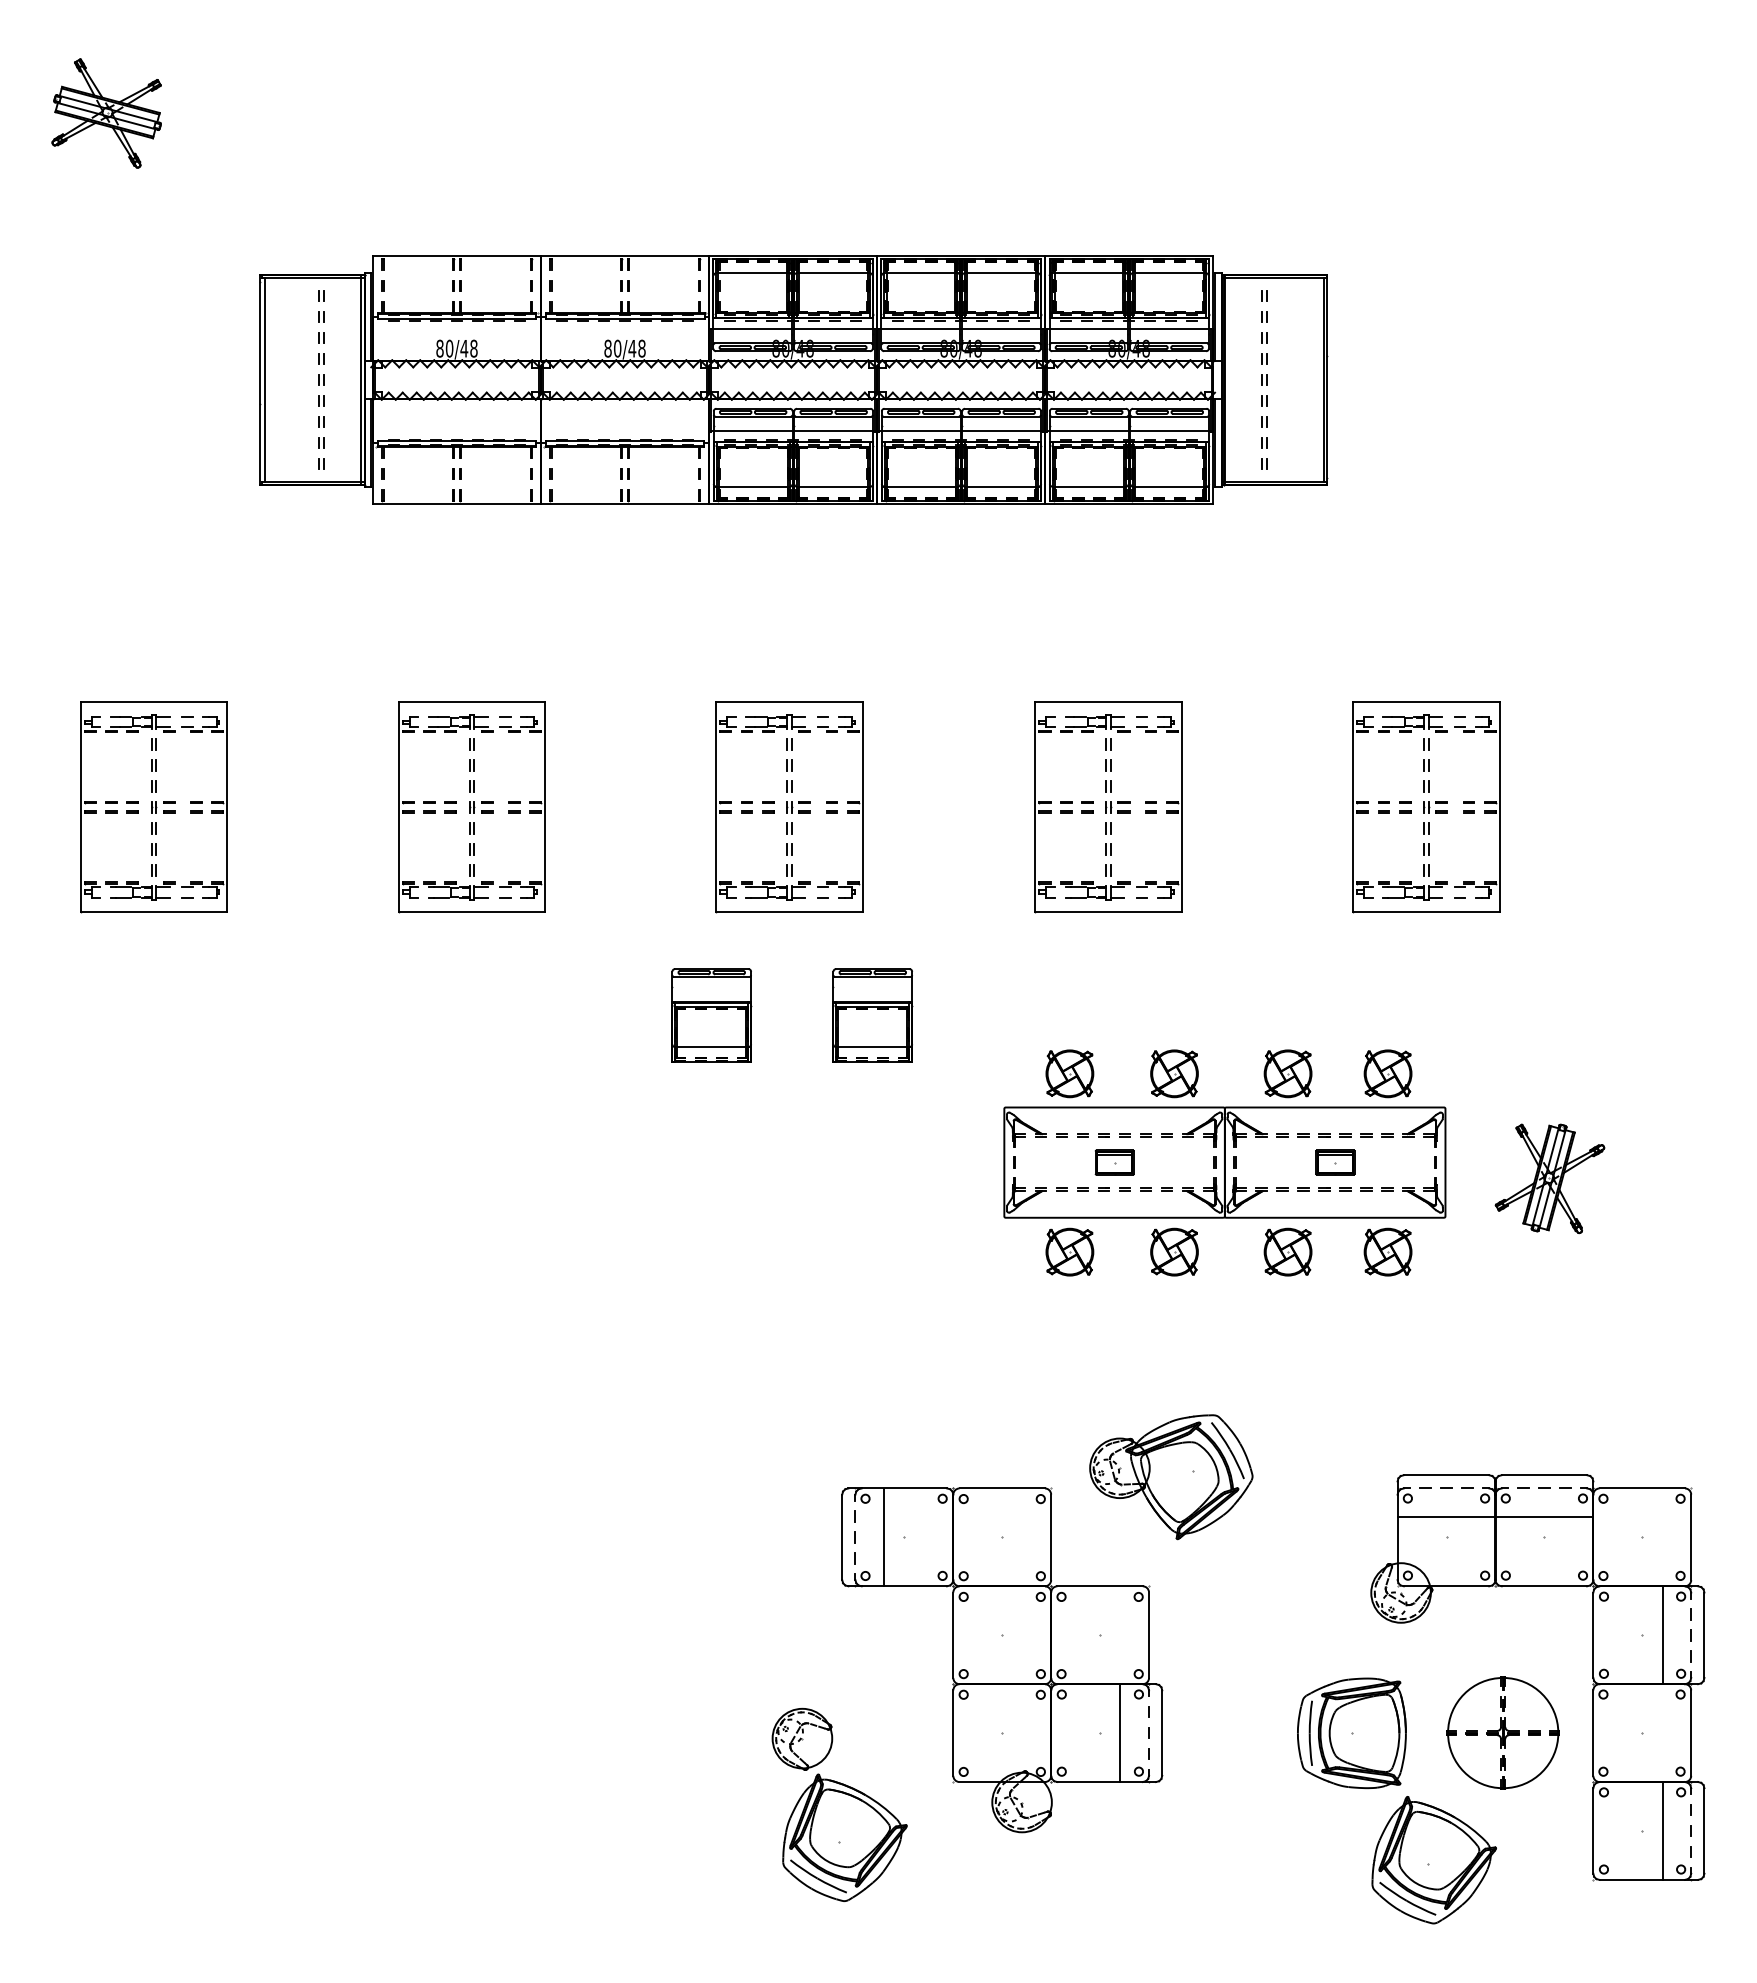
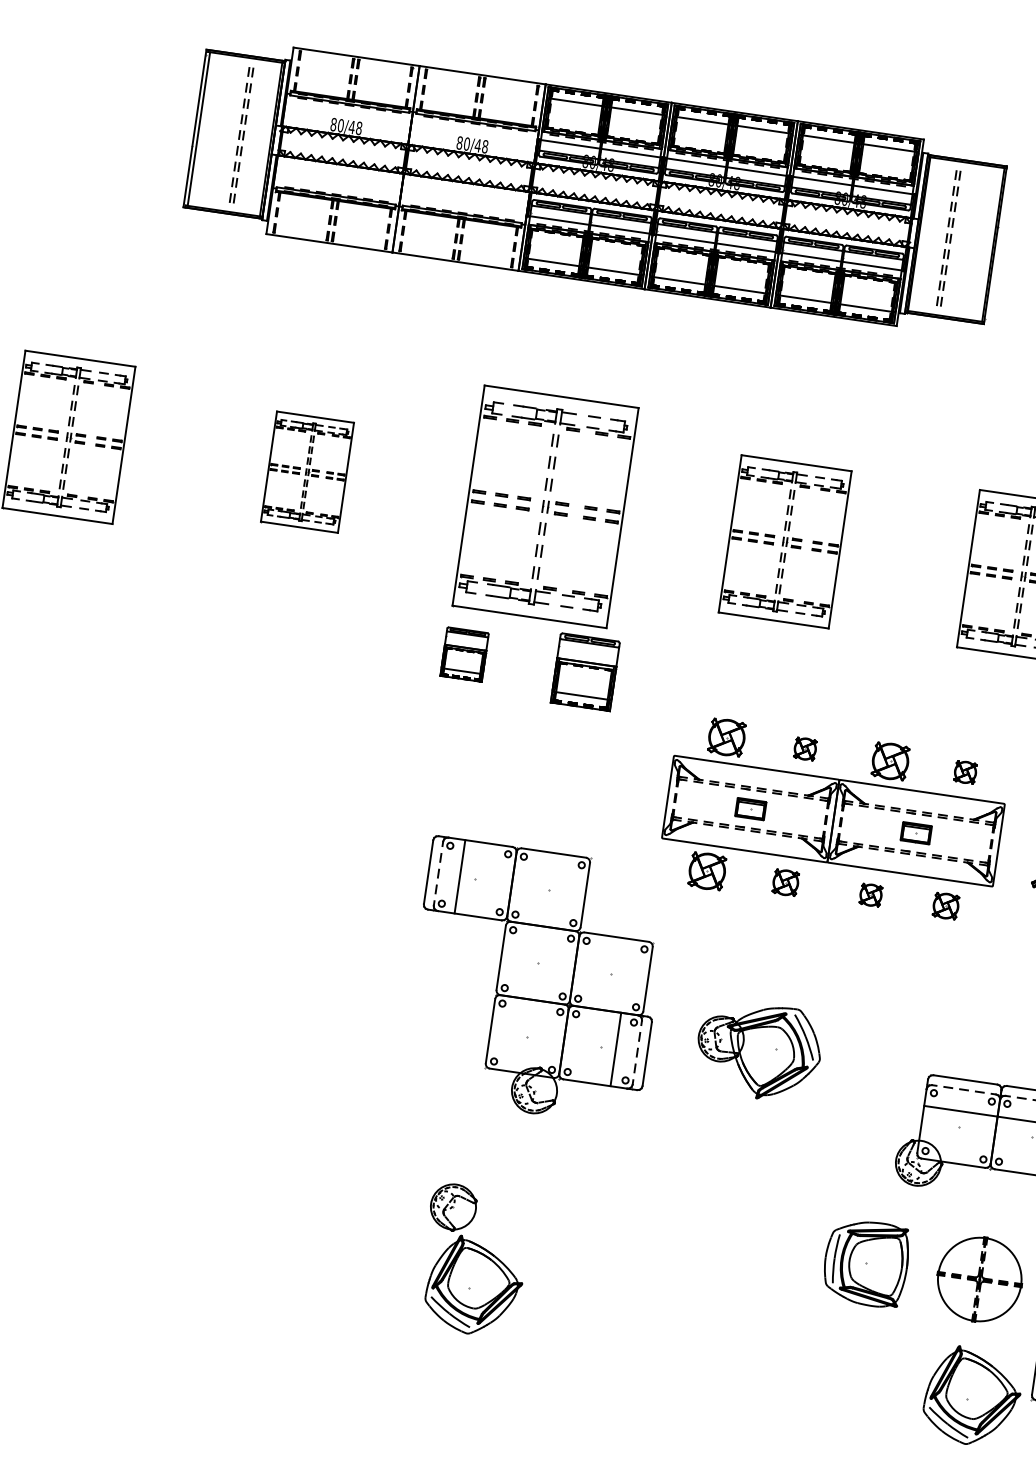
part: (471, 807) -> (307, 472), size x0.7
part: (789, 807) -> (545, 507), size x1.4
part: (711, 1015) -> (464, 654), size x0.7
part: (1174, 1073) -> (805, 748), size x0.6
part: (1387, 1073) -> (965, 772), size x0.6
part: (1174, 1251) -> (785, 882), size x0.7
part: (1287, 1251) -> (870, 894), size x0.6
part: (1387, 1251) -> (945, 905), size x0.7
part: (1002, 1660) -> (535, 982), moved
part: (1433, 1860) -> (972, 1396), moved

